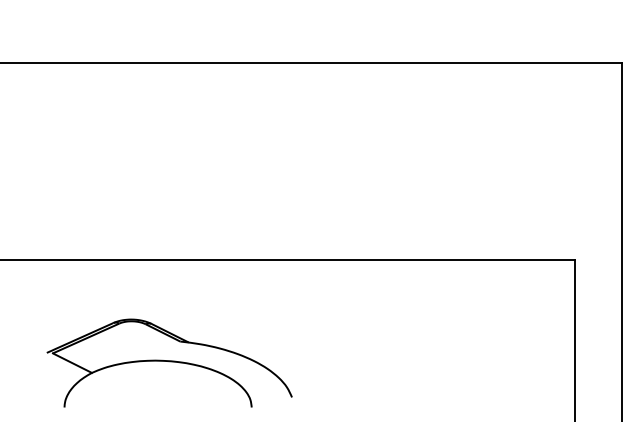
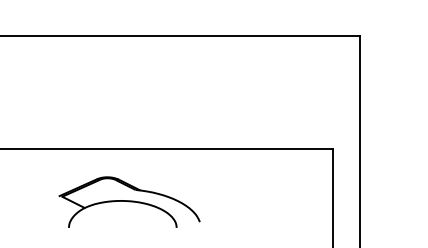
part: (169, 361) -> (129, 201), moved

